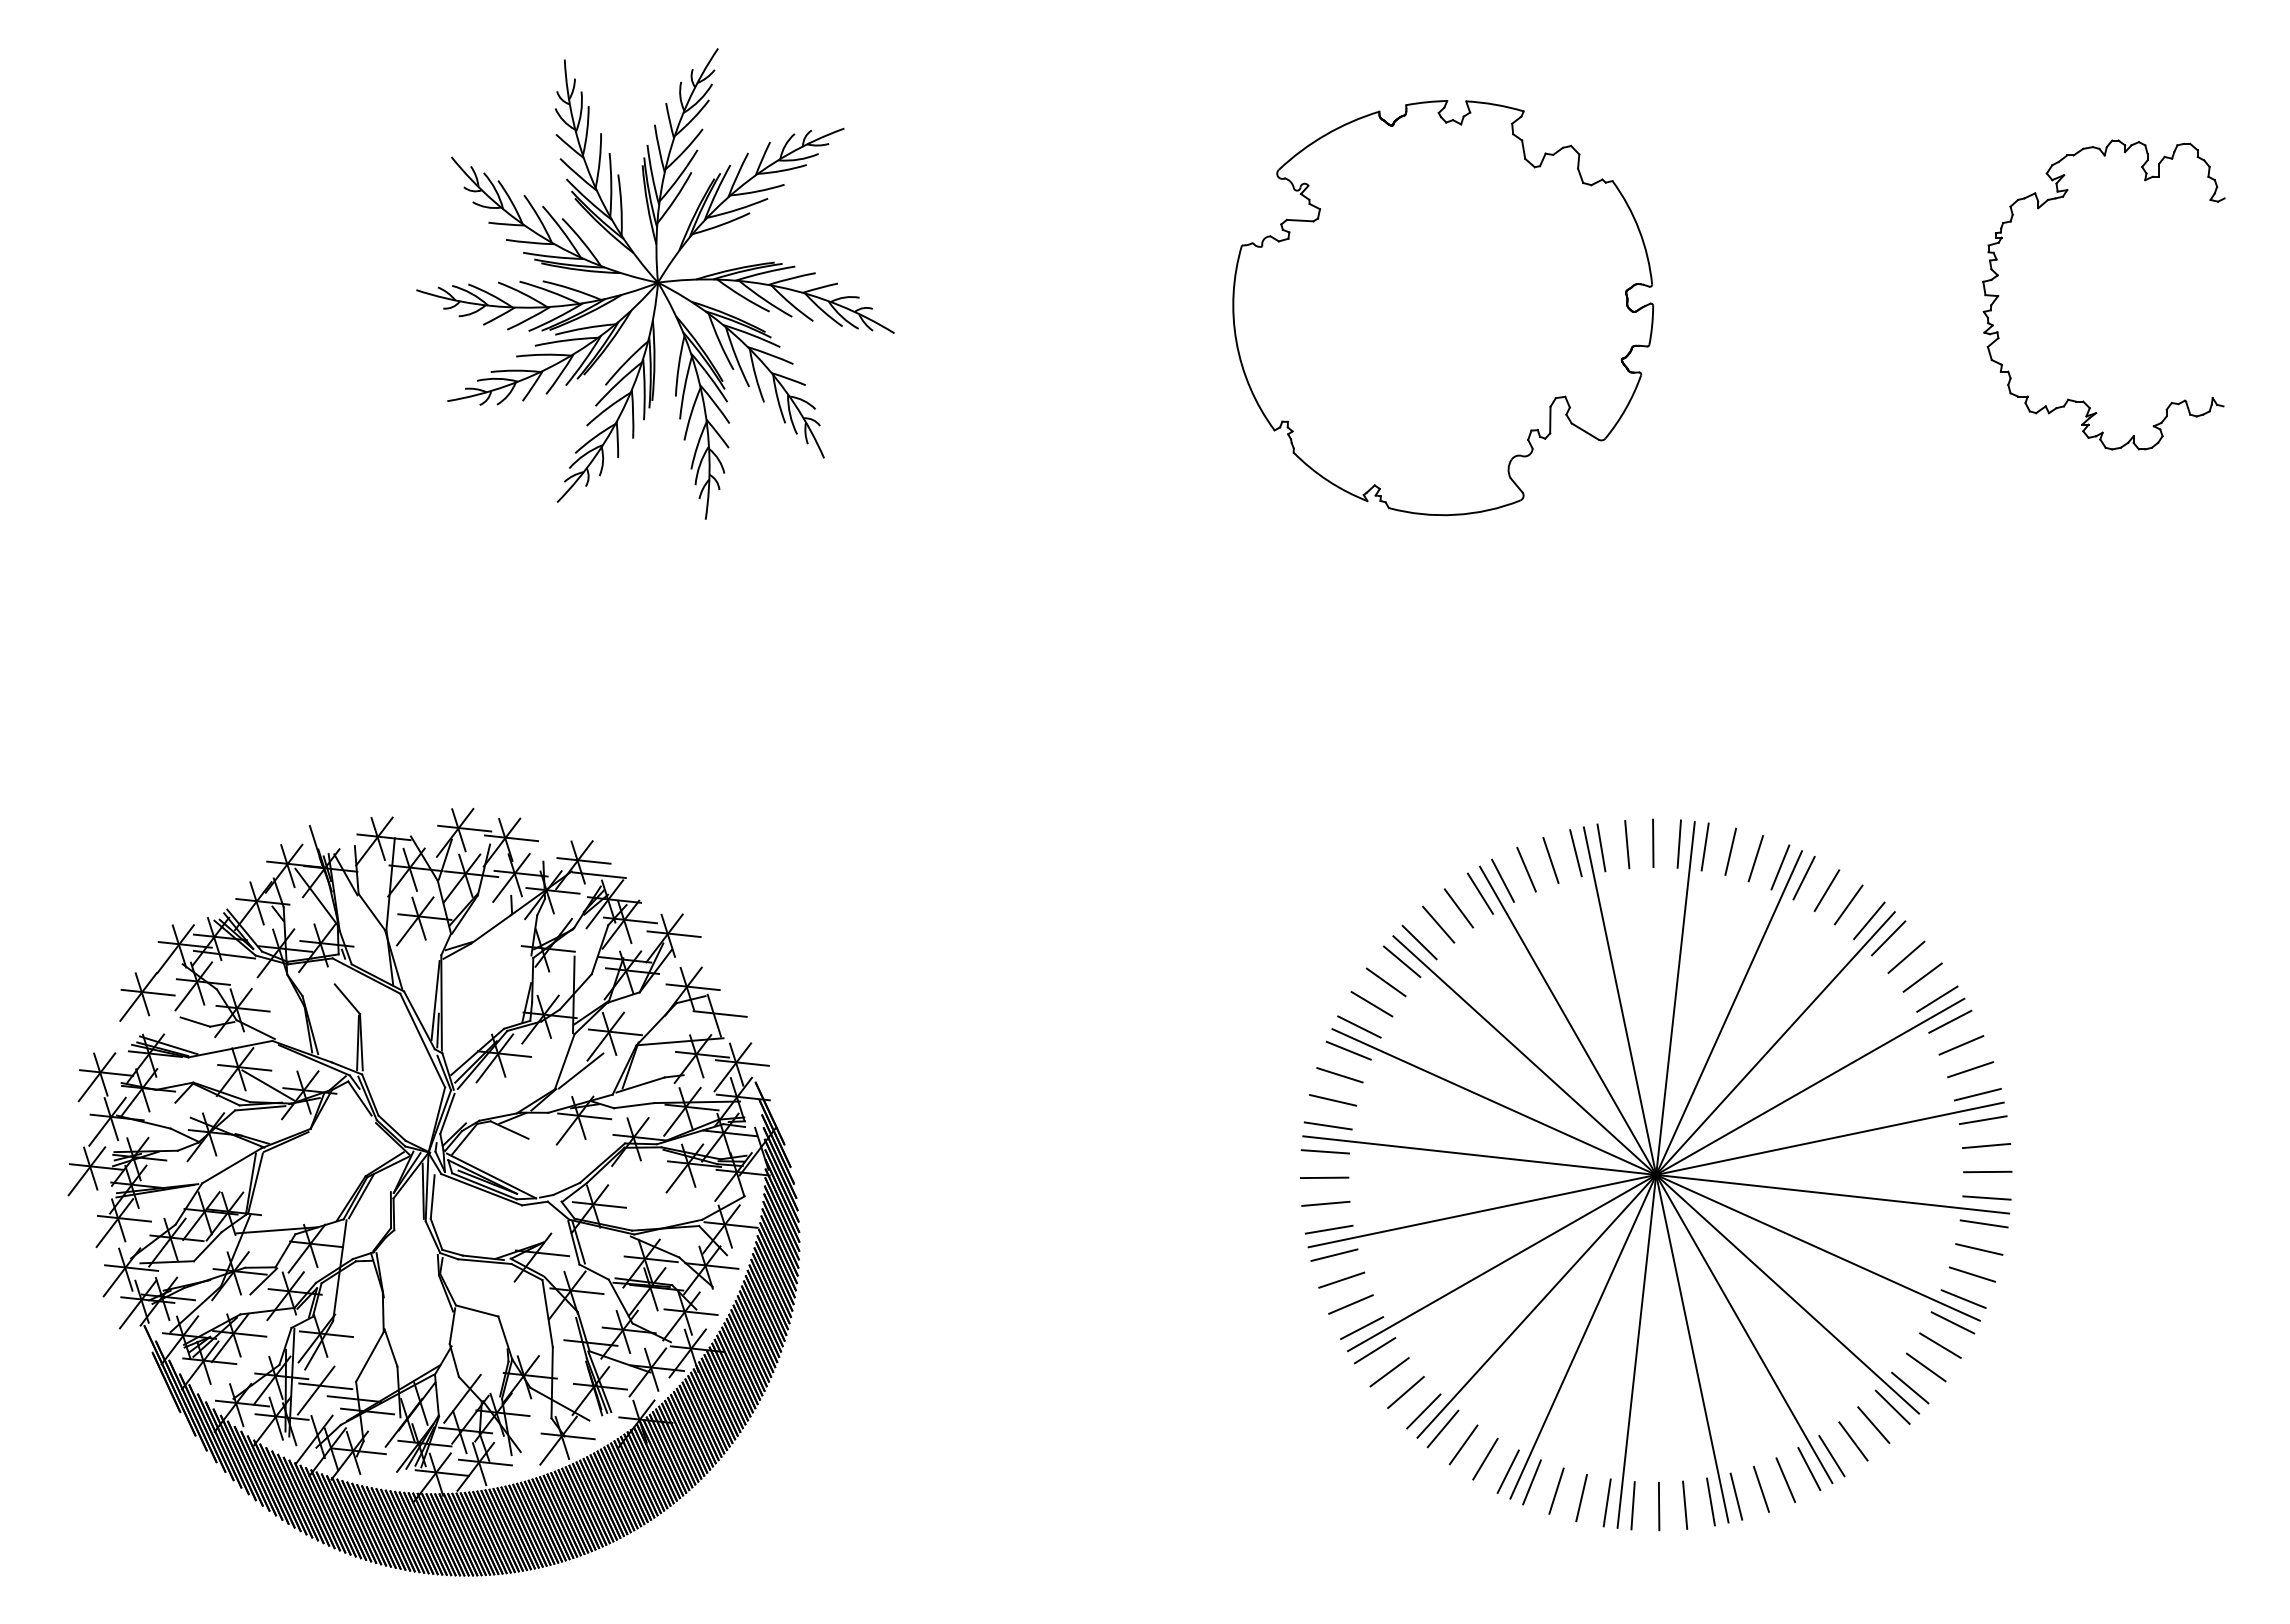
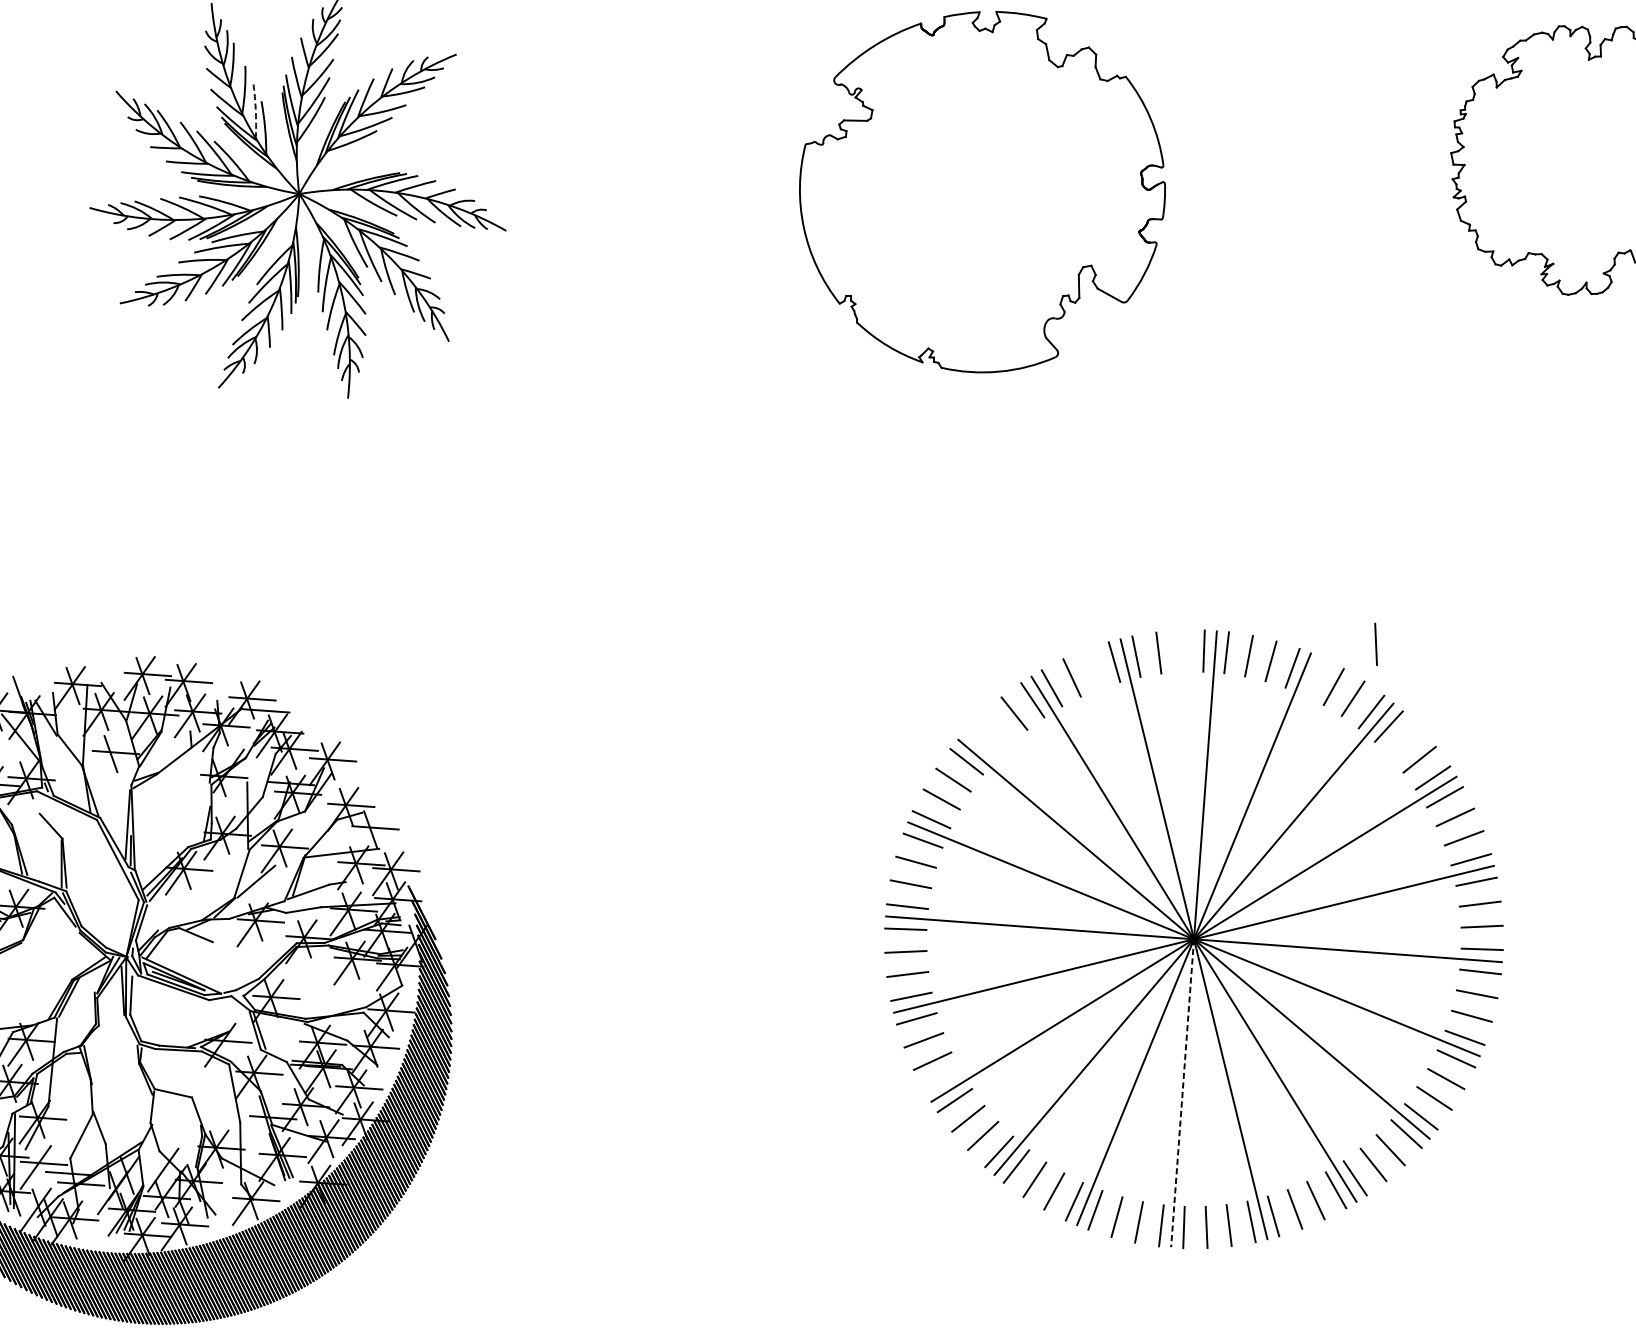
arc: (611, 184) -> (255, 110), solid -> dashed
line: (1653, 842) -> (1376, 643), moved
line: (1550, 860) -> (1092, 669), removed
line: (1803, 877) -> (1313, 676), removed
line: (415, 921) -> (107, 756), removed
line: (1438, 924) -> (997, 728), removed
line: (1419, 942) -> (981, 744), removed
line: (1906, 956) -> (1404, 741), removed
line: (1362, 1328) -> (943, 1081), removed
line: (1636, 1351) -> (1182, 1093), solid -> dashed

